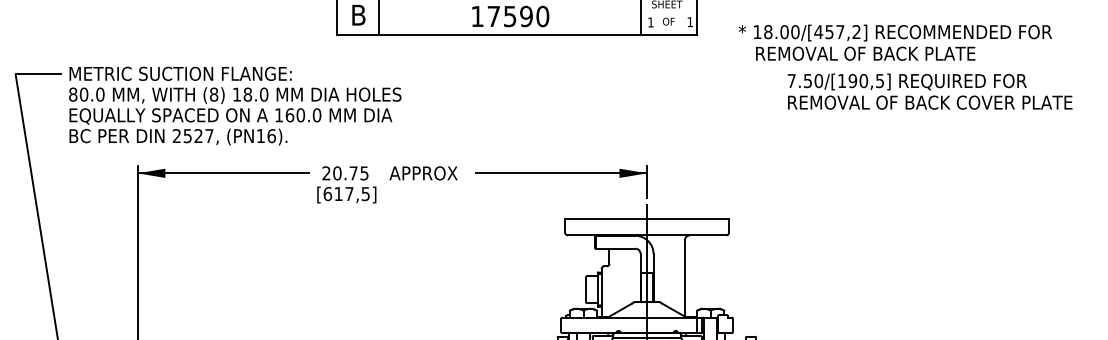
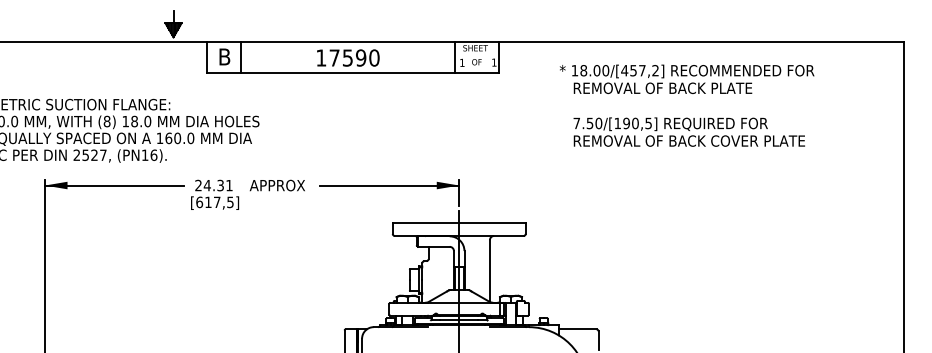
text: (895, 41) -> (687, 78), moved
text: (929, 90) -> (688, 131), moved
text: (349, 173) -> (217, 185), 20.75 -> 24.31

